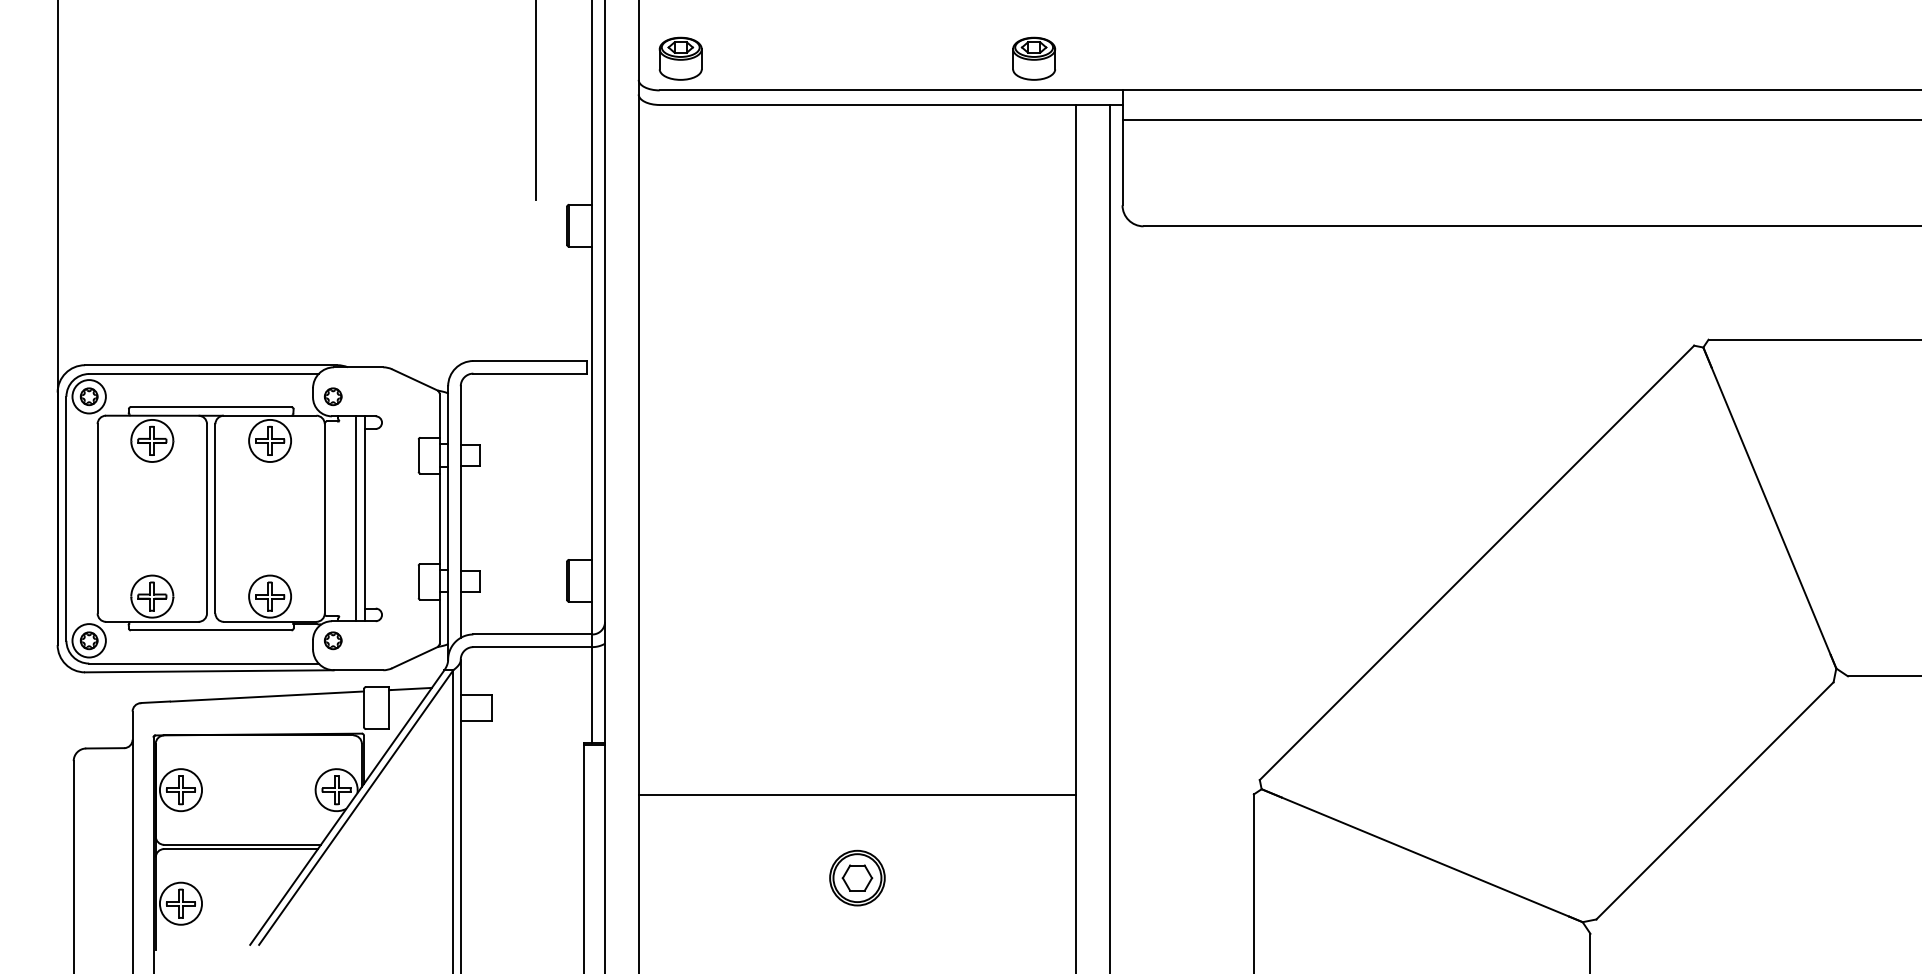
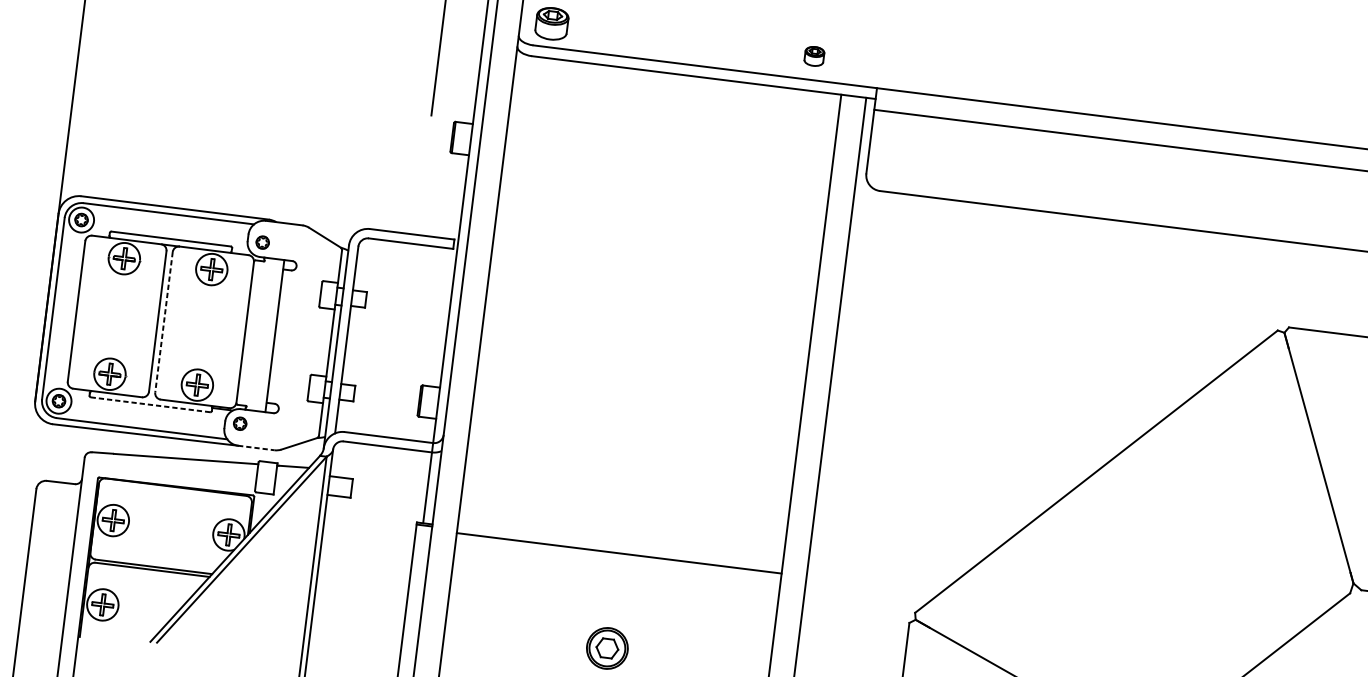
part: (1034, 58) -> (814, 56), size x0.6
line: (215, 518) -> (164, 322), solid -> dashed
line: (356, 518) -> (268, 335), removed
line: (210, 630) -> (150, 404), solid -> dashed
line: (358, 670) -> (256, 448), solid -> dashed
line: (857, 795) -> (619, 553), moved

